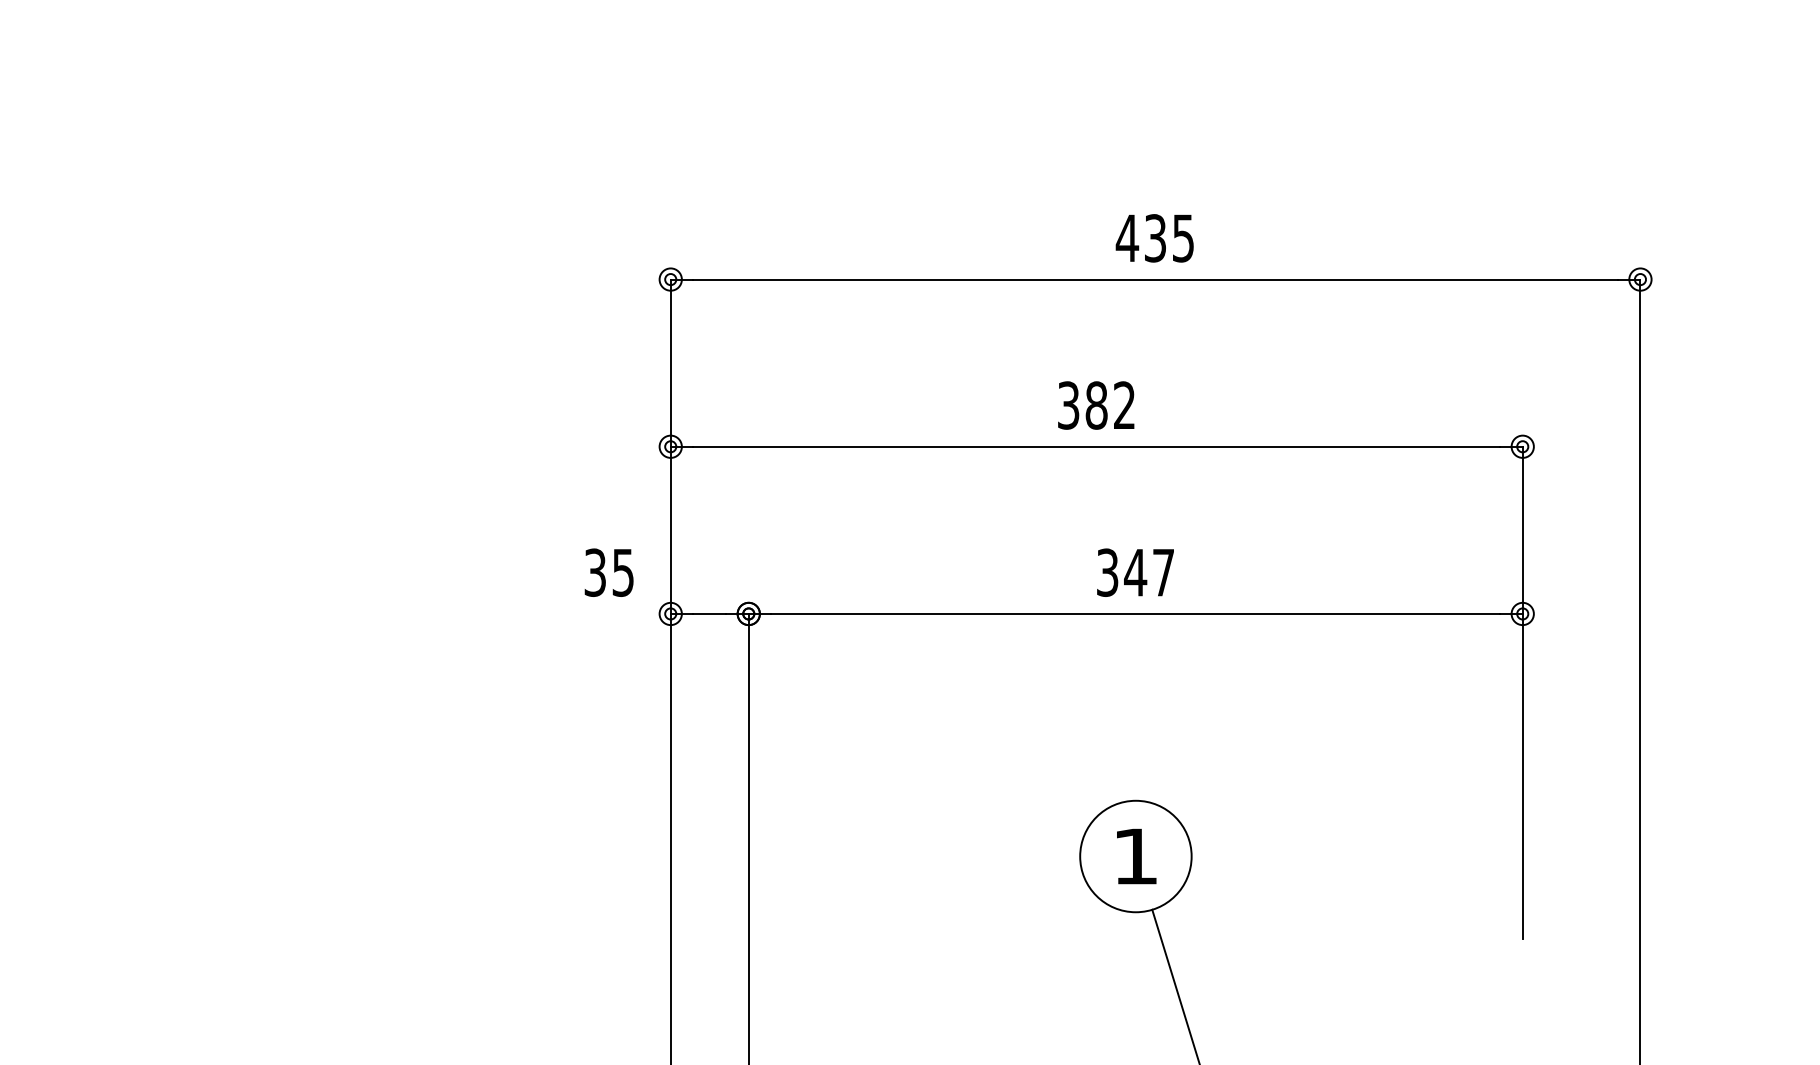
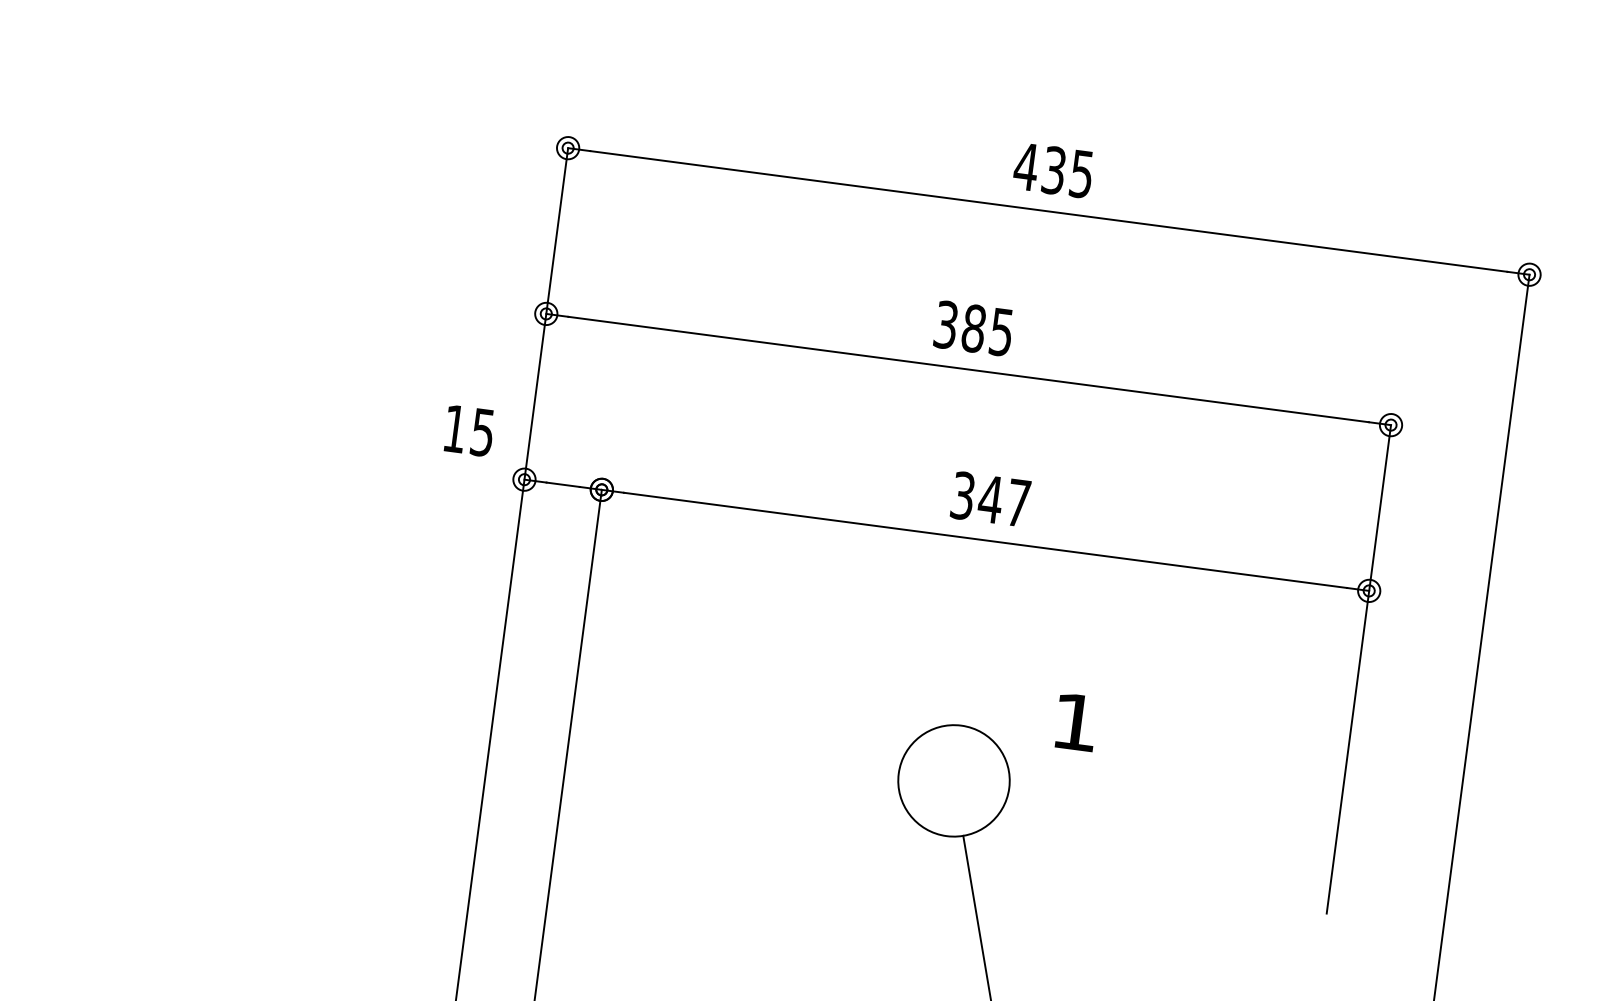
text: (1124, 405) -> (1001, 332), 382 -> 385
text: (594, 572) -> (454, 428), 35 -> 15
text: (1136, 856) -> (1076, 722), moved

